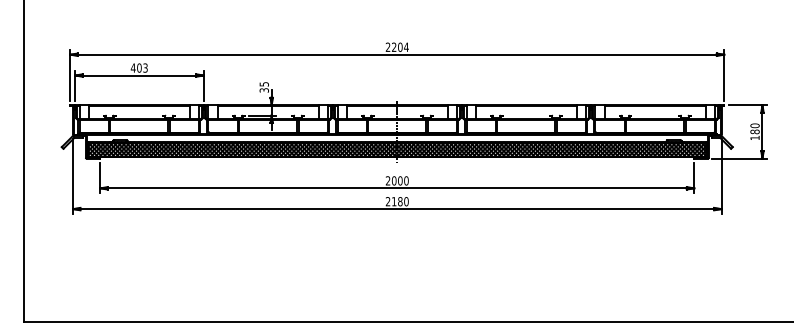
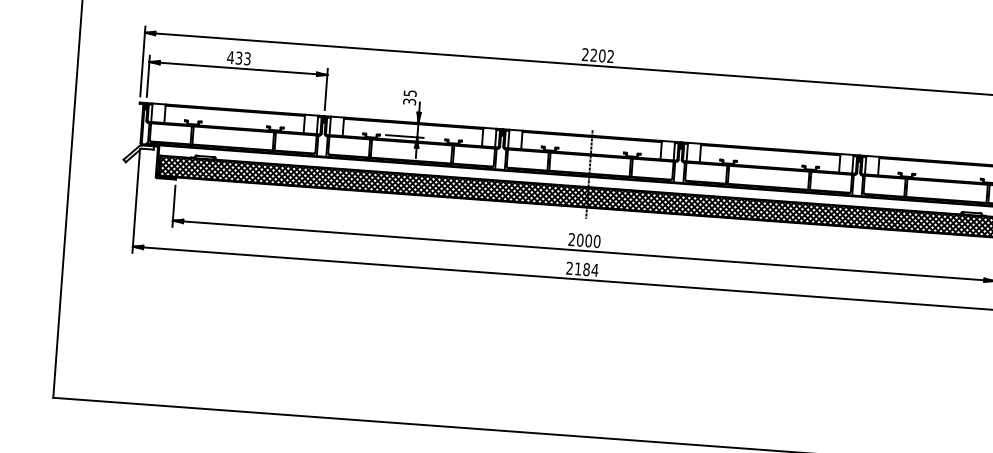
text: (406, 46) -> (610, 55), 2204 -> 2202
text: (139, 67) -> (239, 57), 403 -> 433
text: (405, 201) -> (593, 269), 2180 -> 2184

